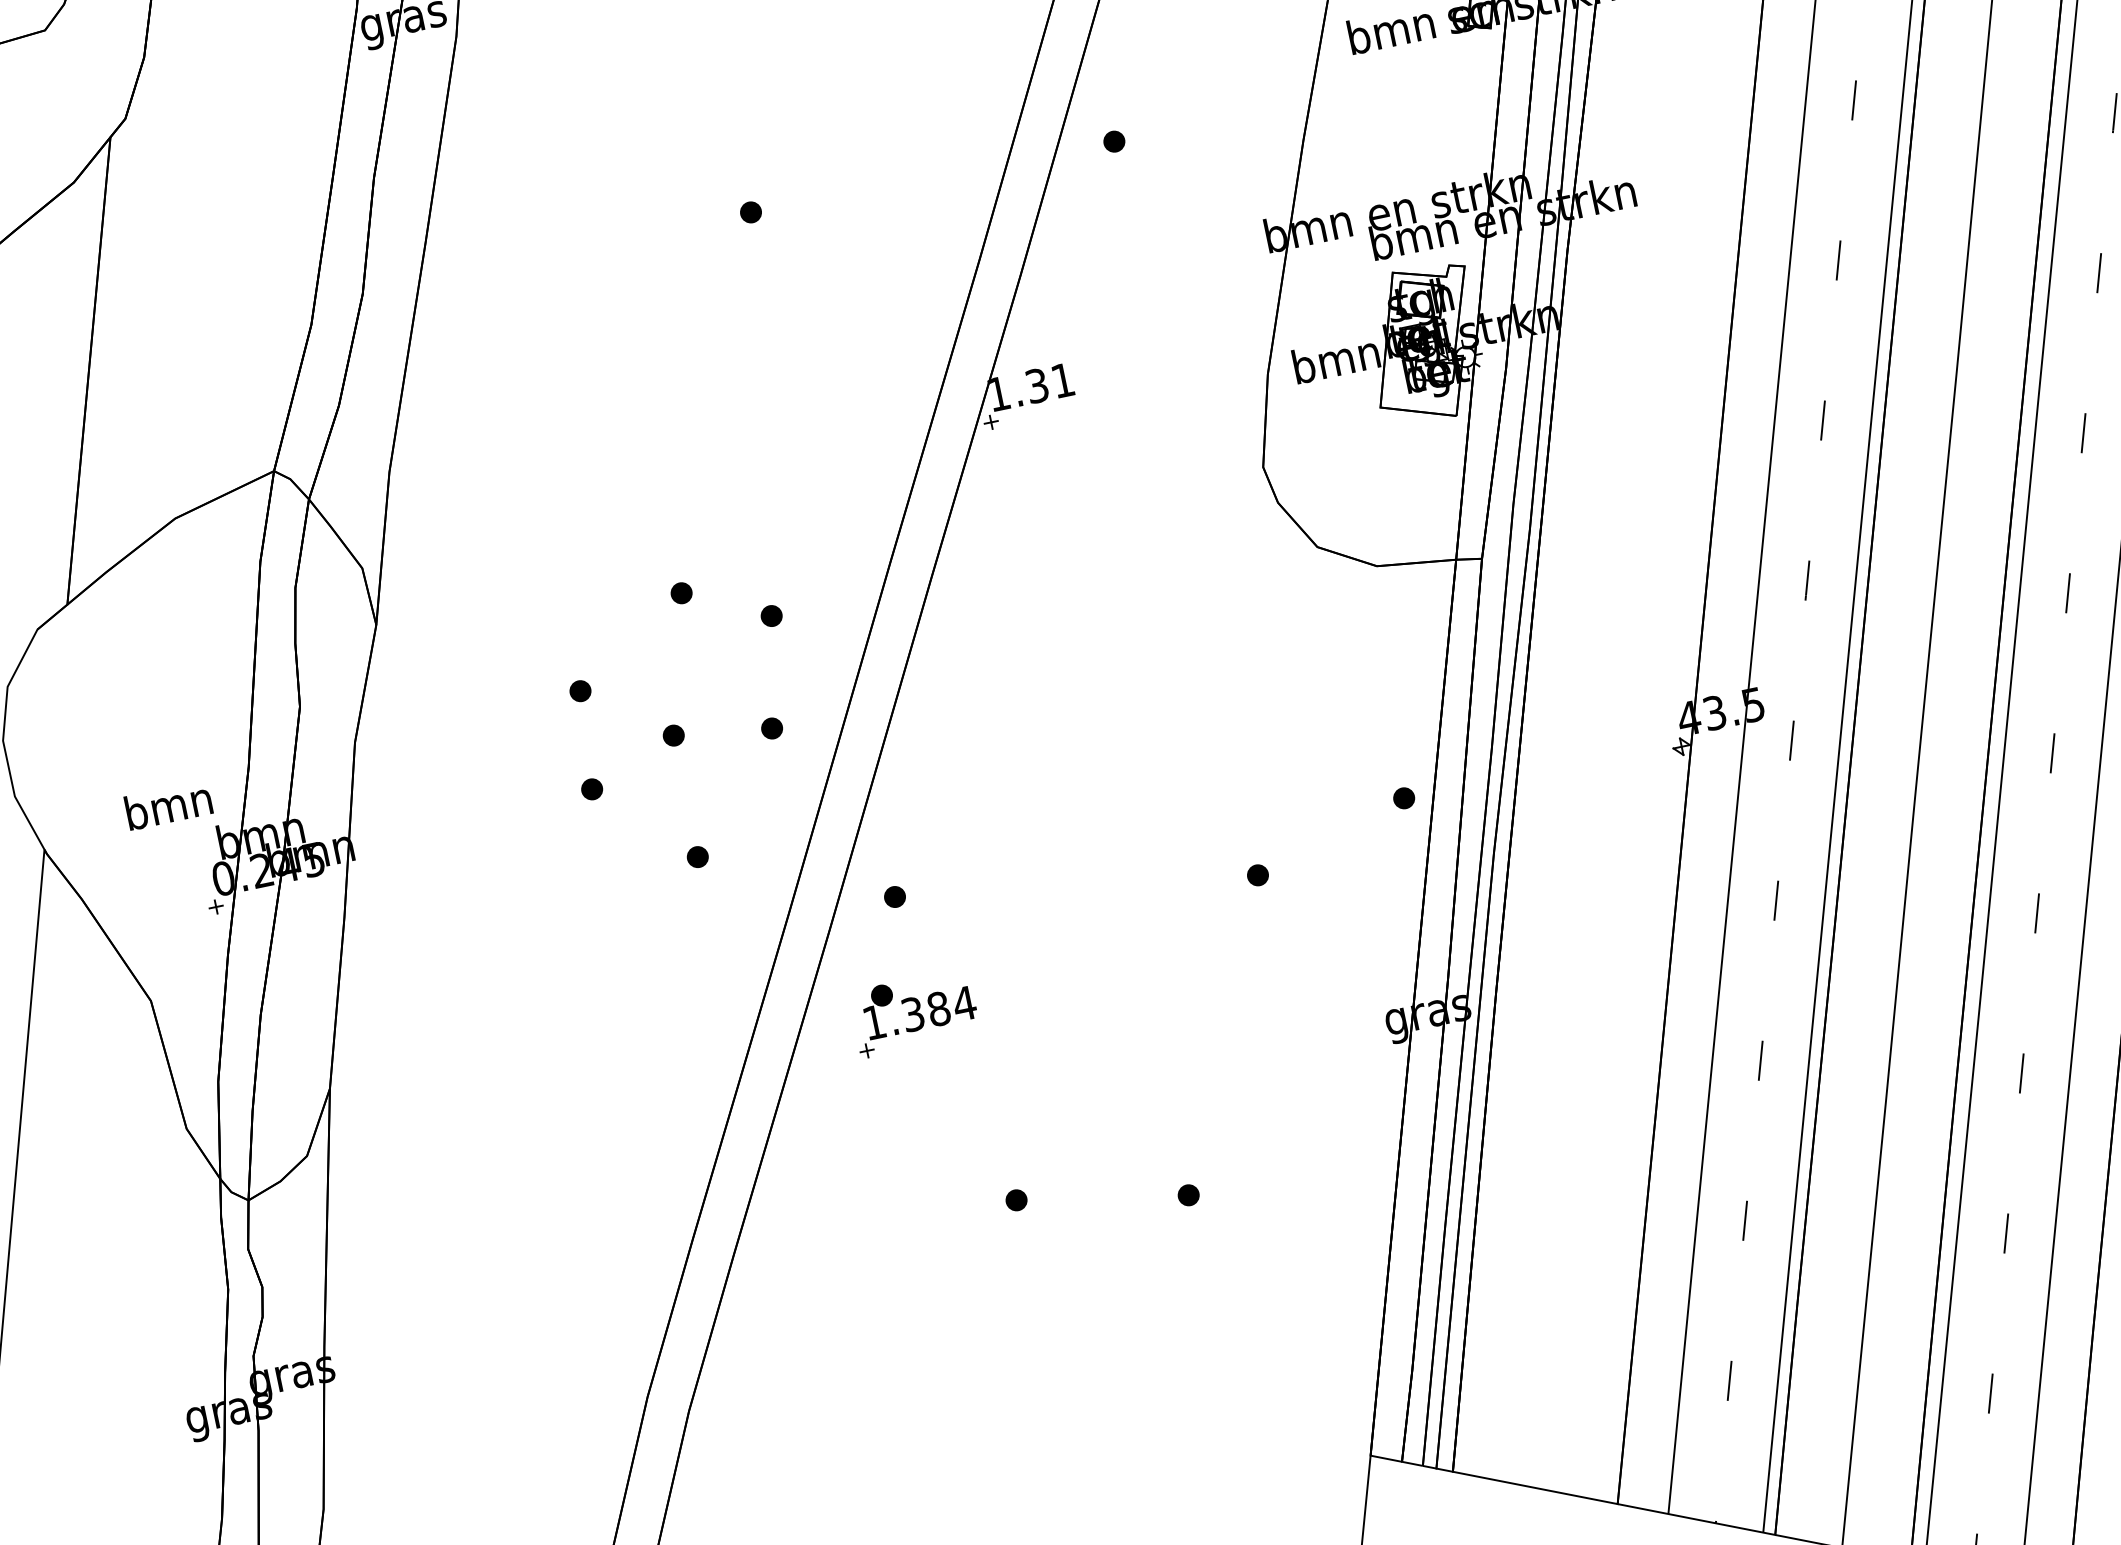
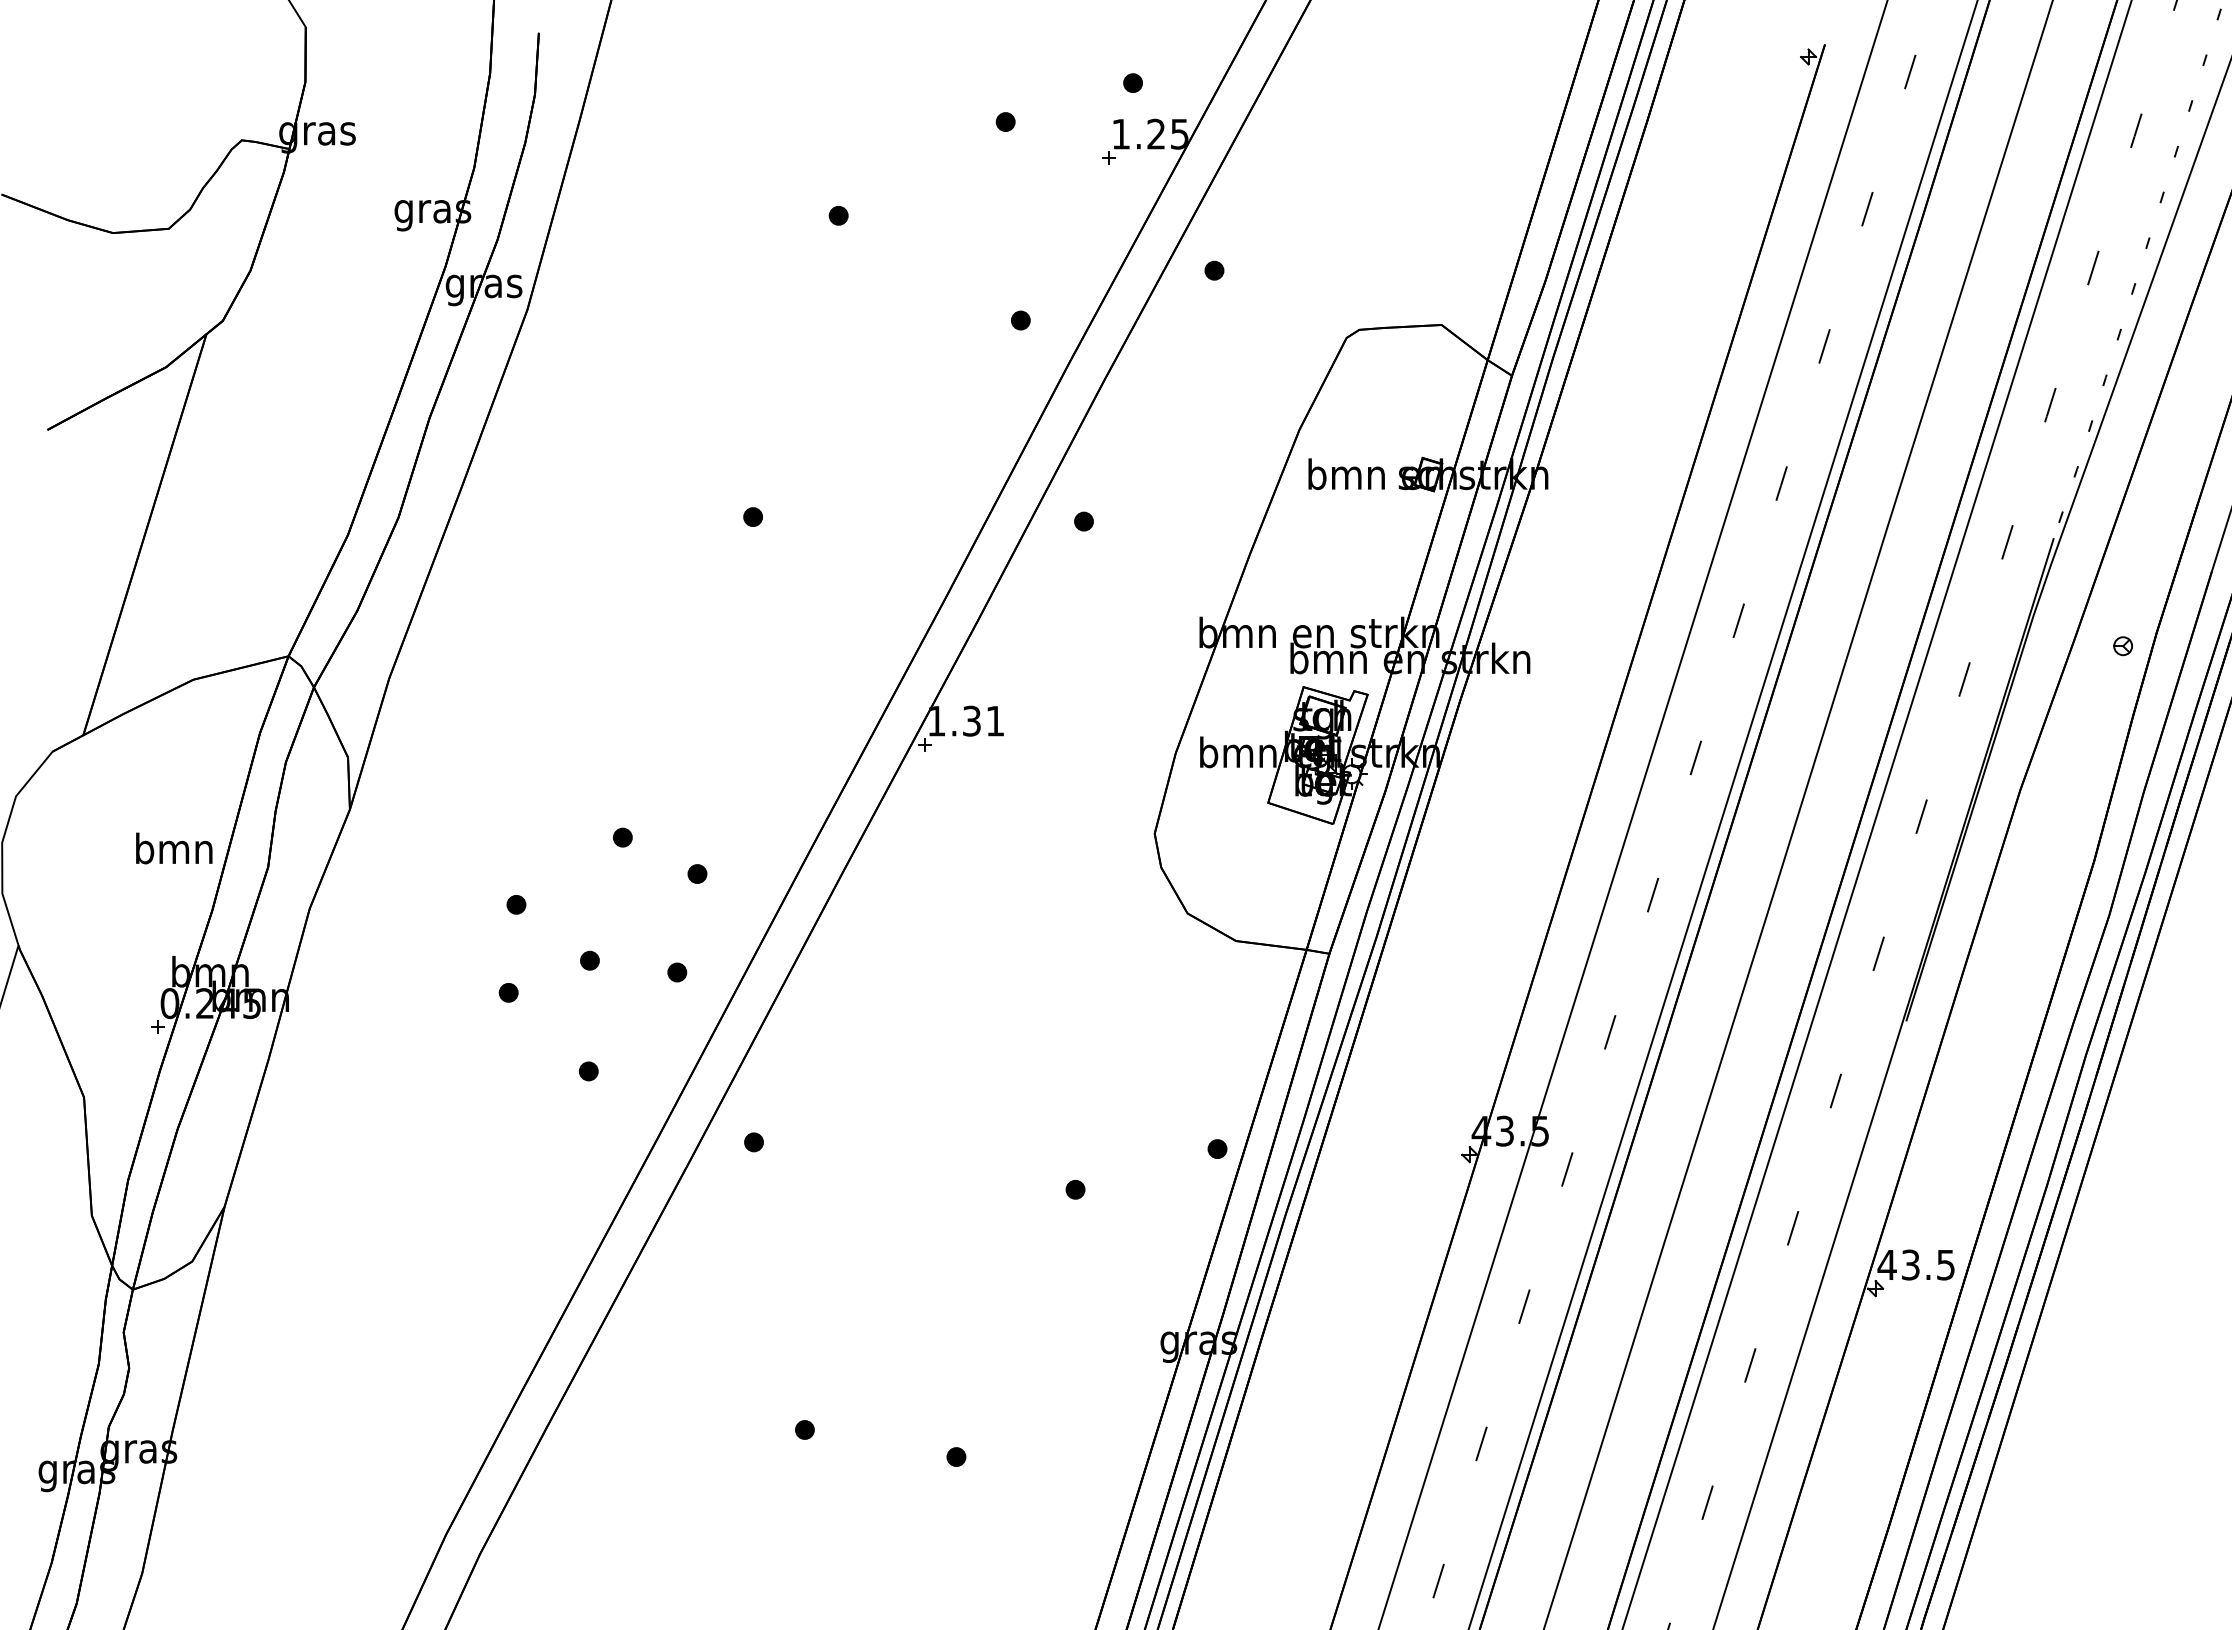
text: (168, 805) -> (174, 848), moved
part: (915, 1012) -> (750, 1247), removed

